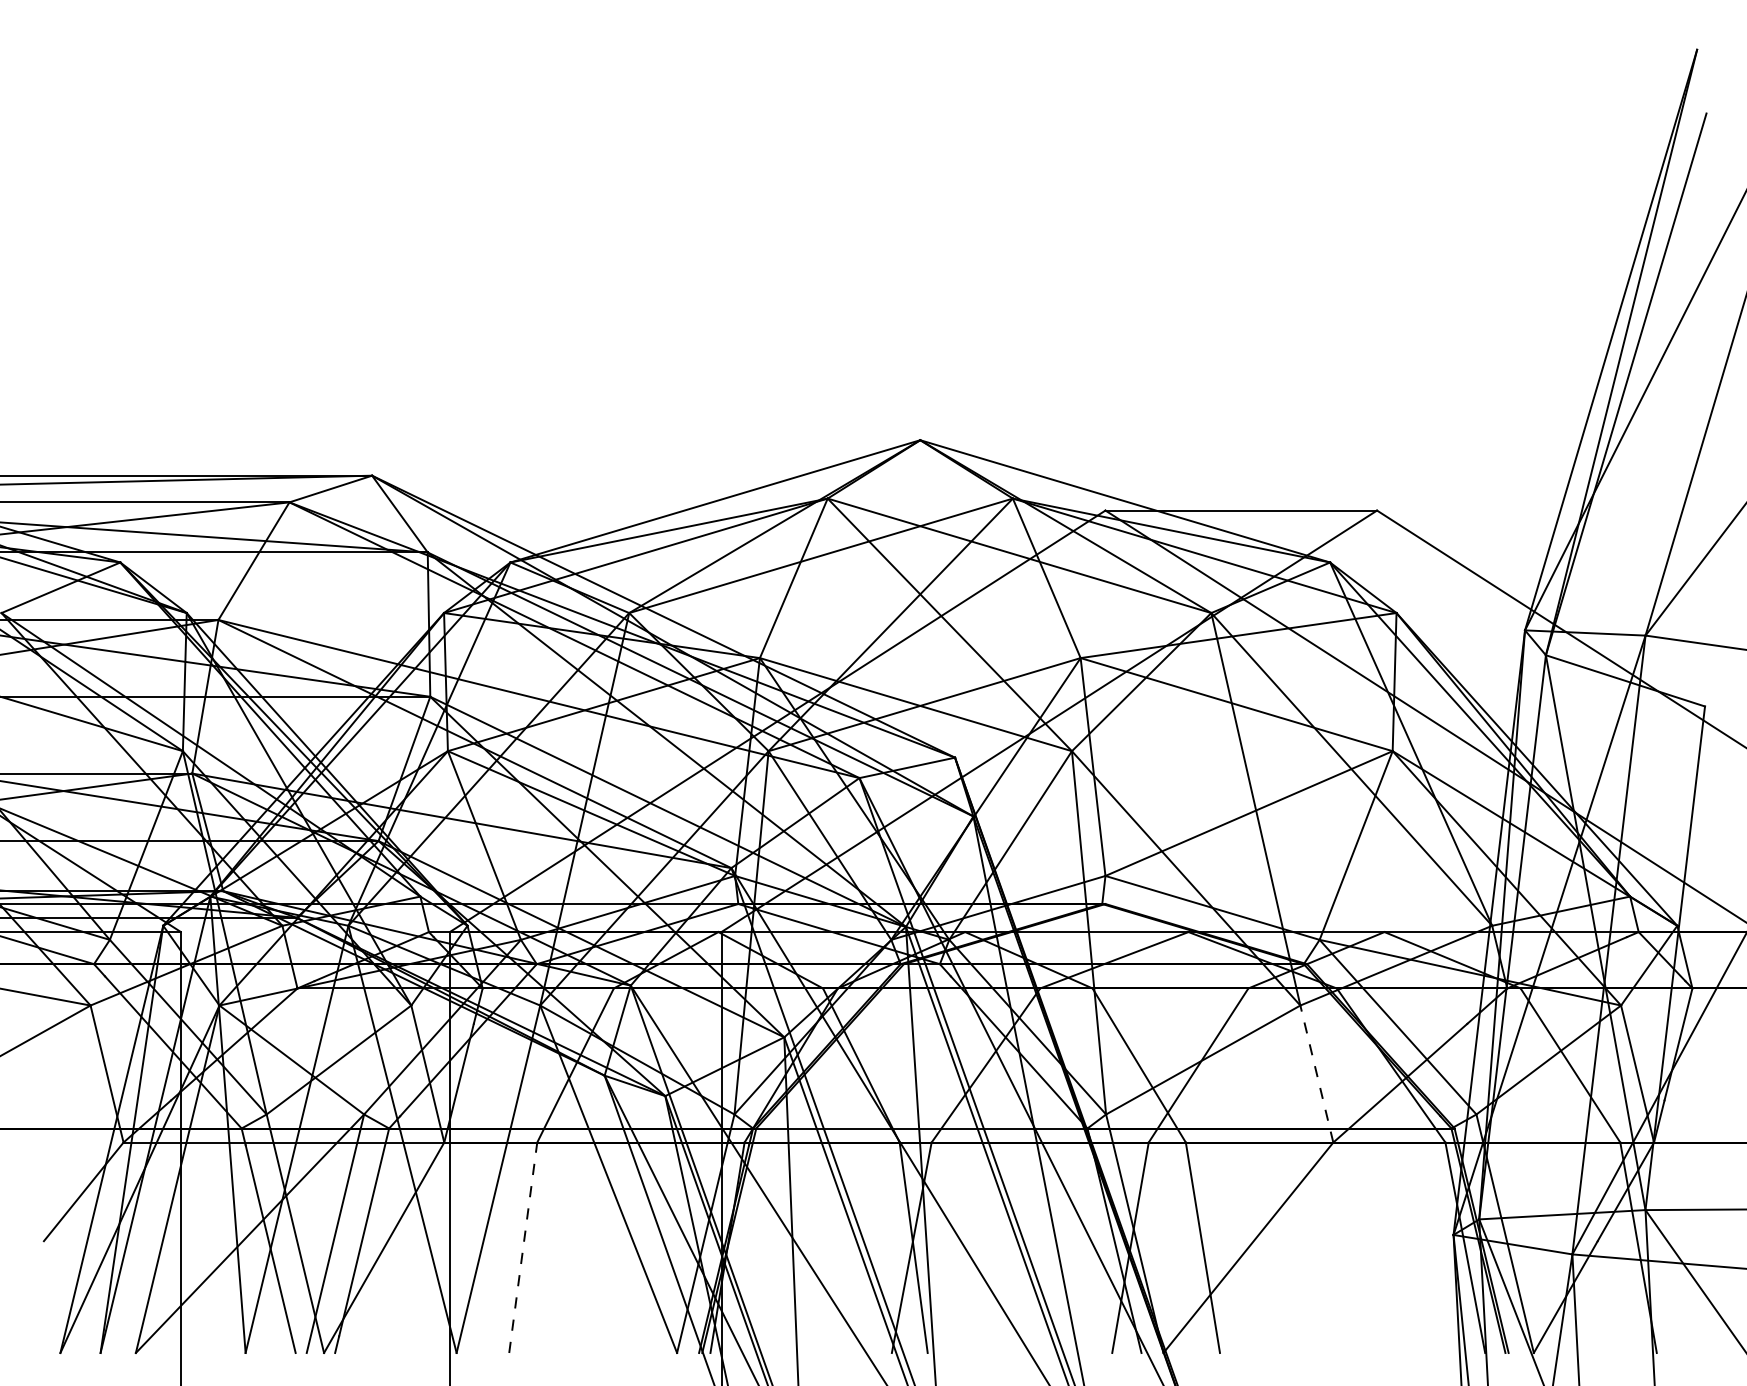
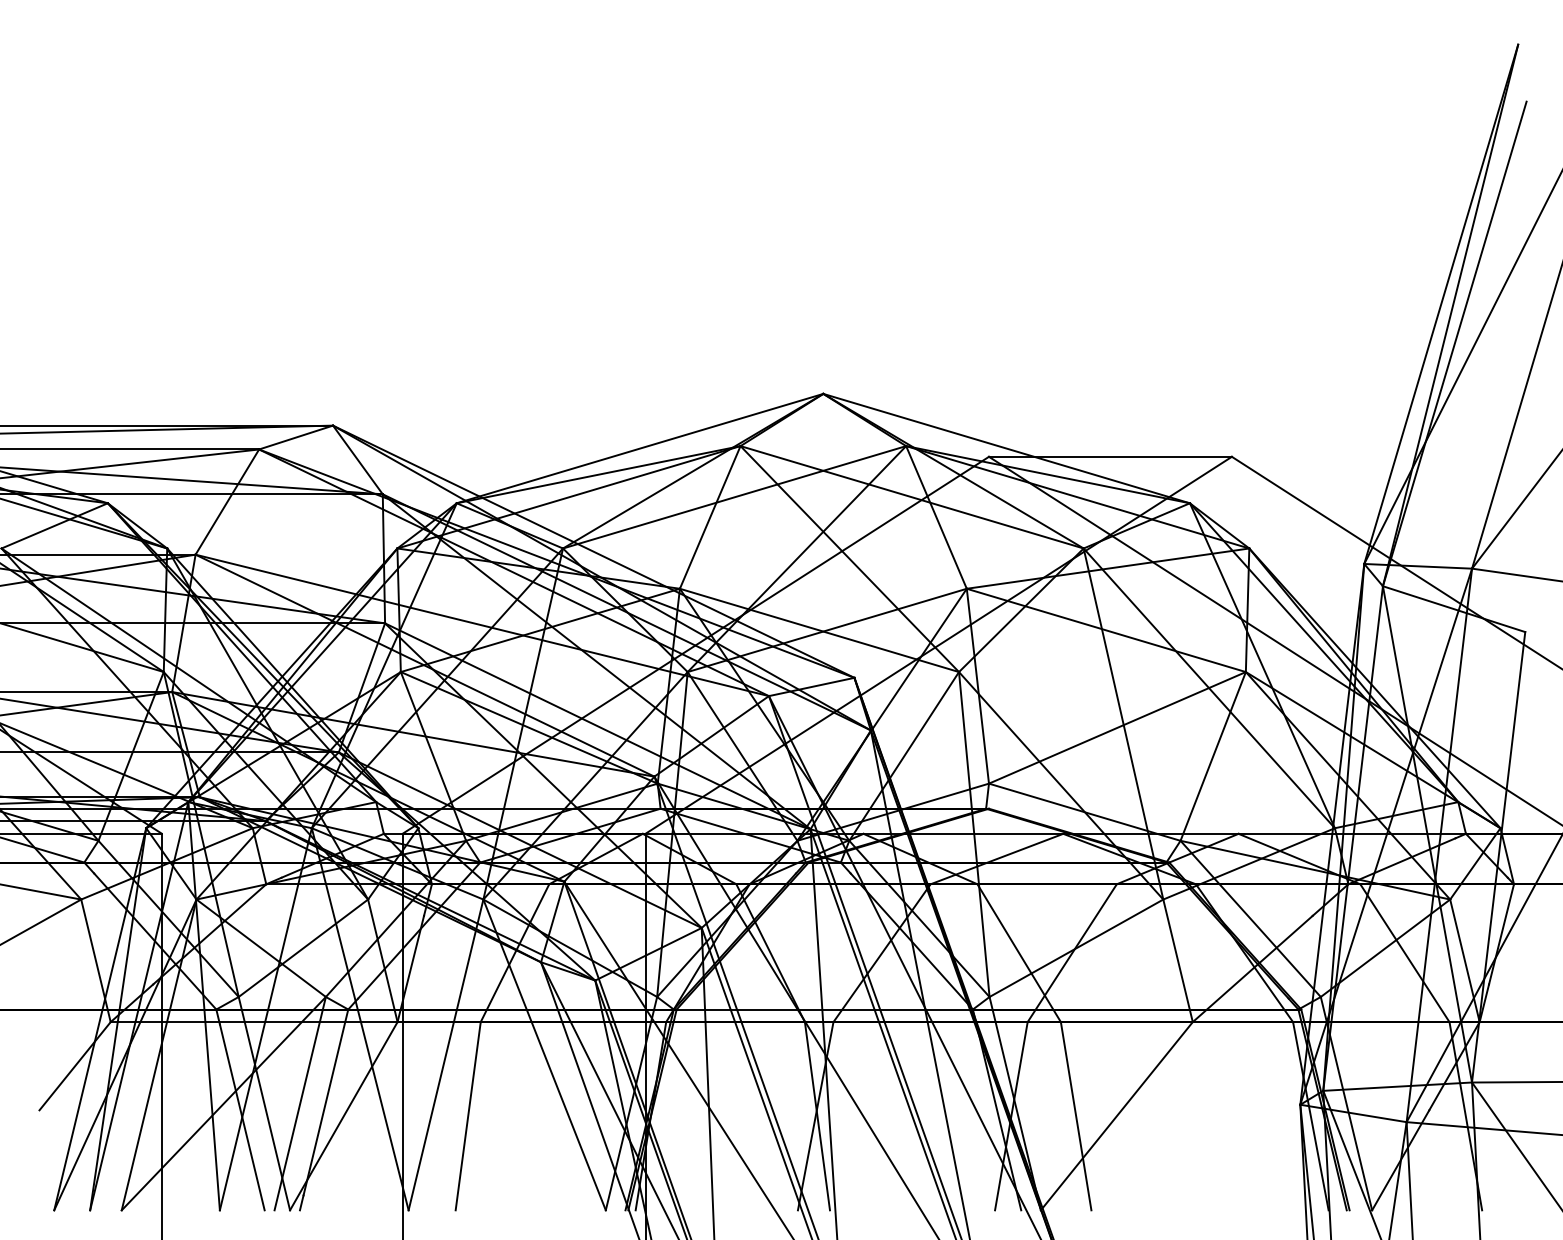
line: (1316, 1073) -> (1177, 960), dashed -> solid
line: (523, 1248) -> (468, 1116), dashed -> solid

